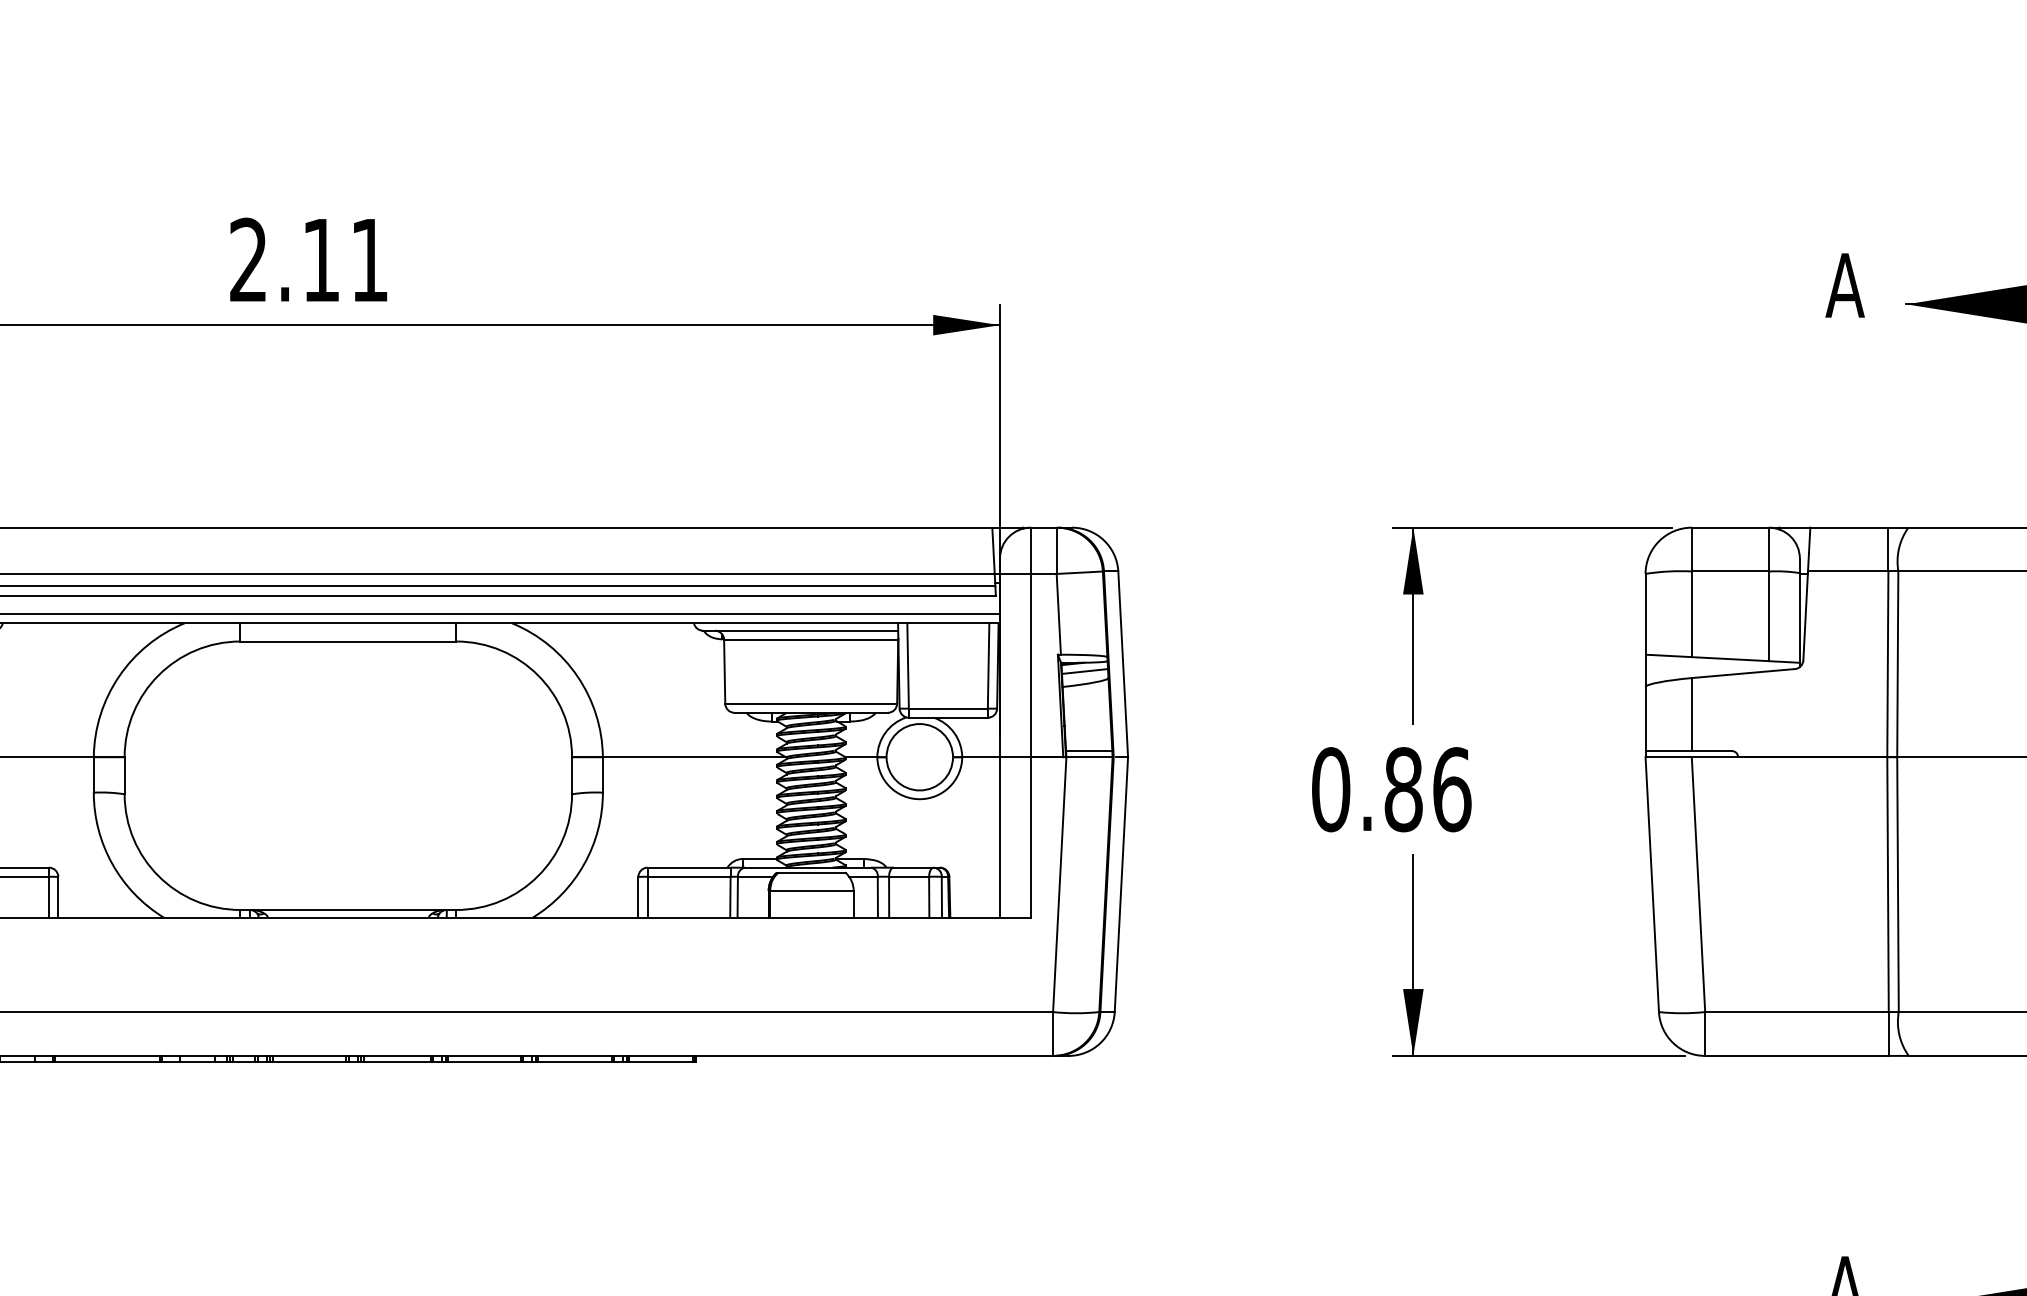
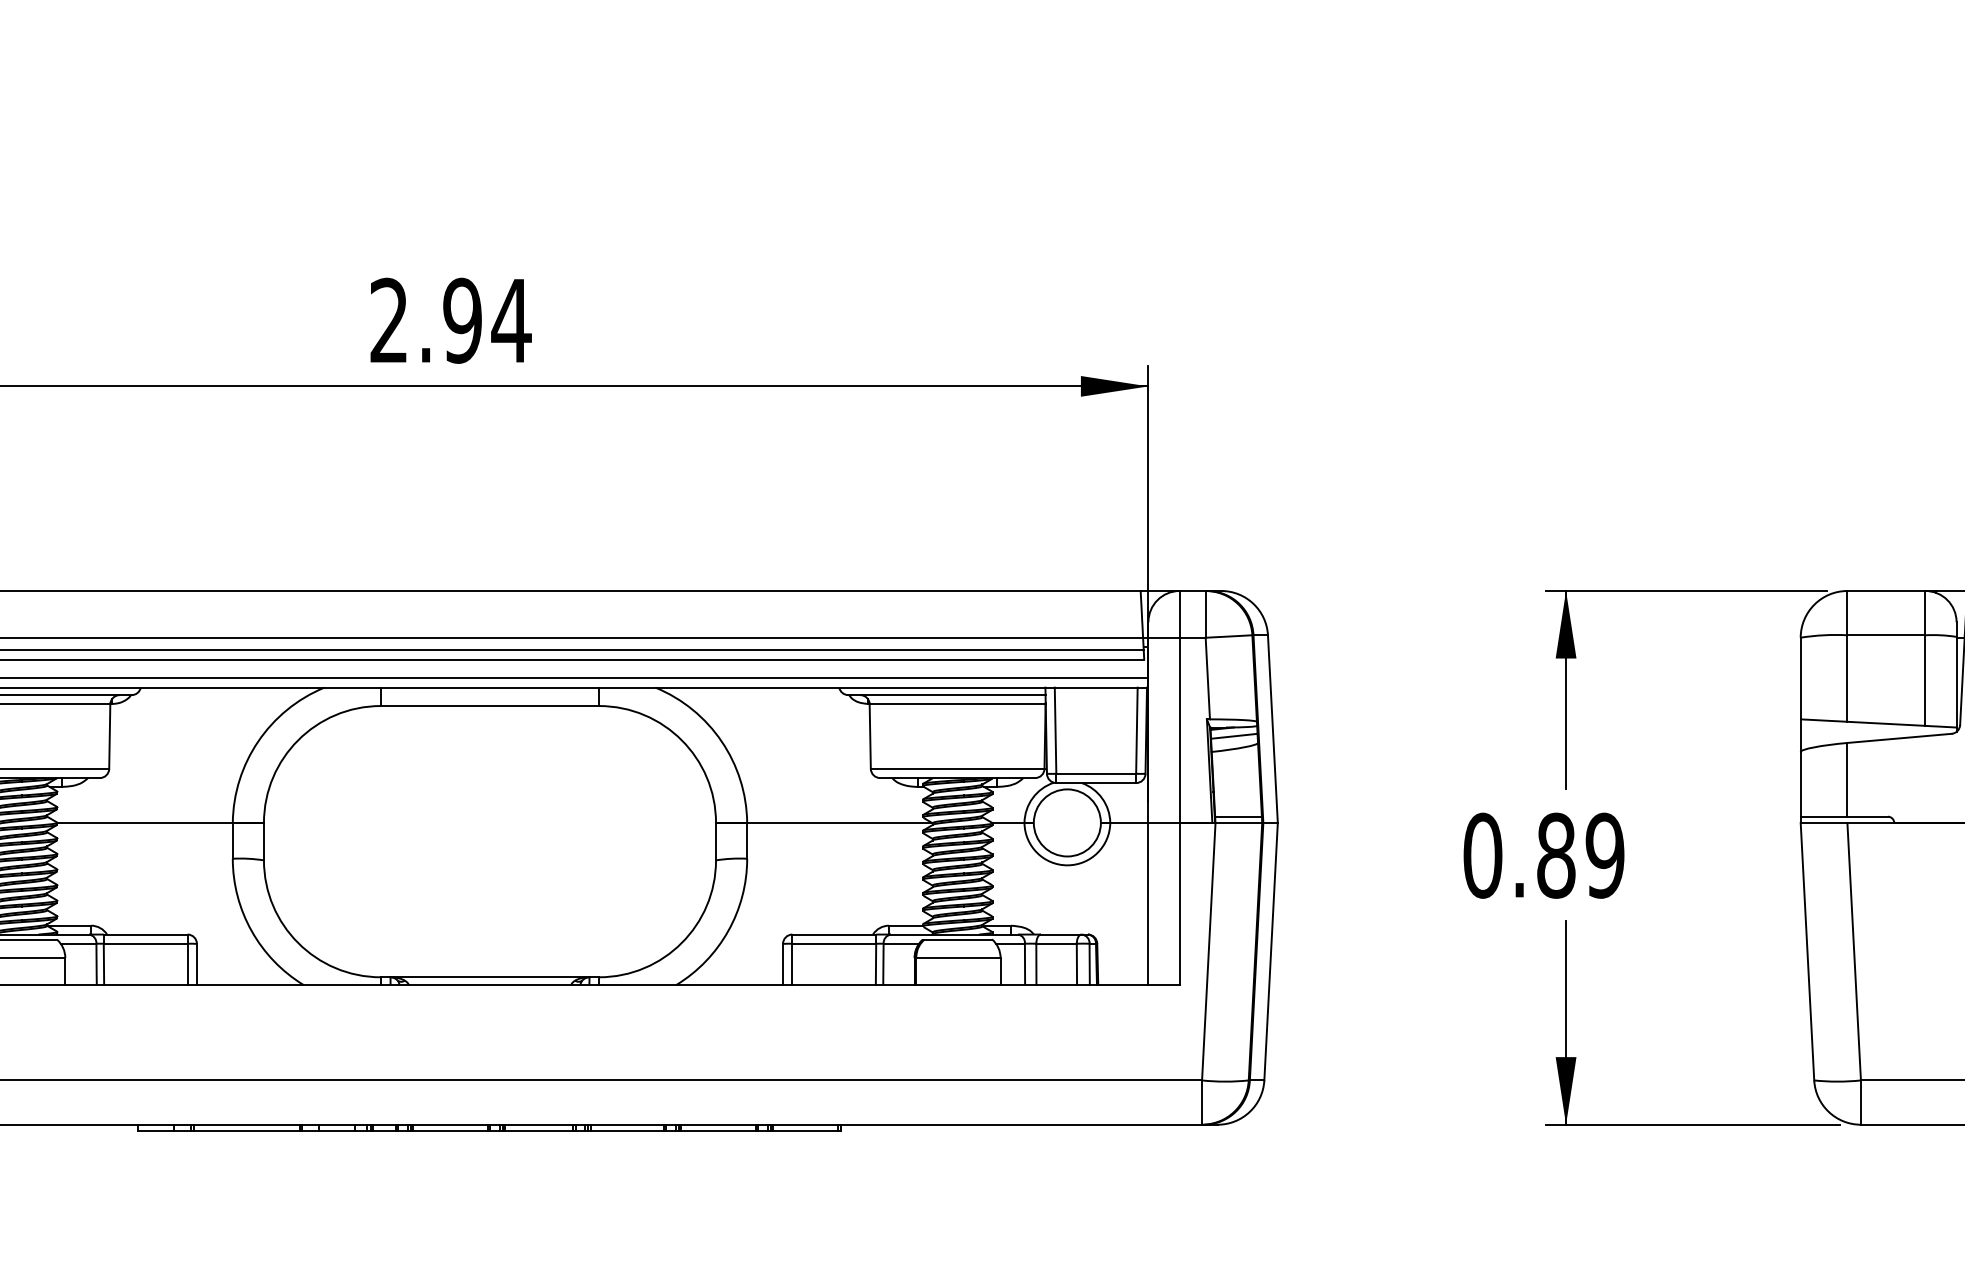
text: (345, 259) -> (487, 320), 2.11 -> 2.94
text: (1451, 789) -> (1604, 855), 0.86 -> 0.89

